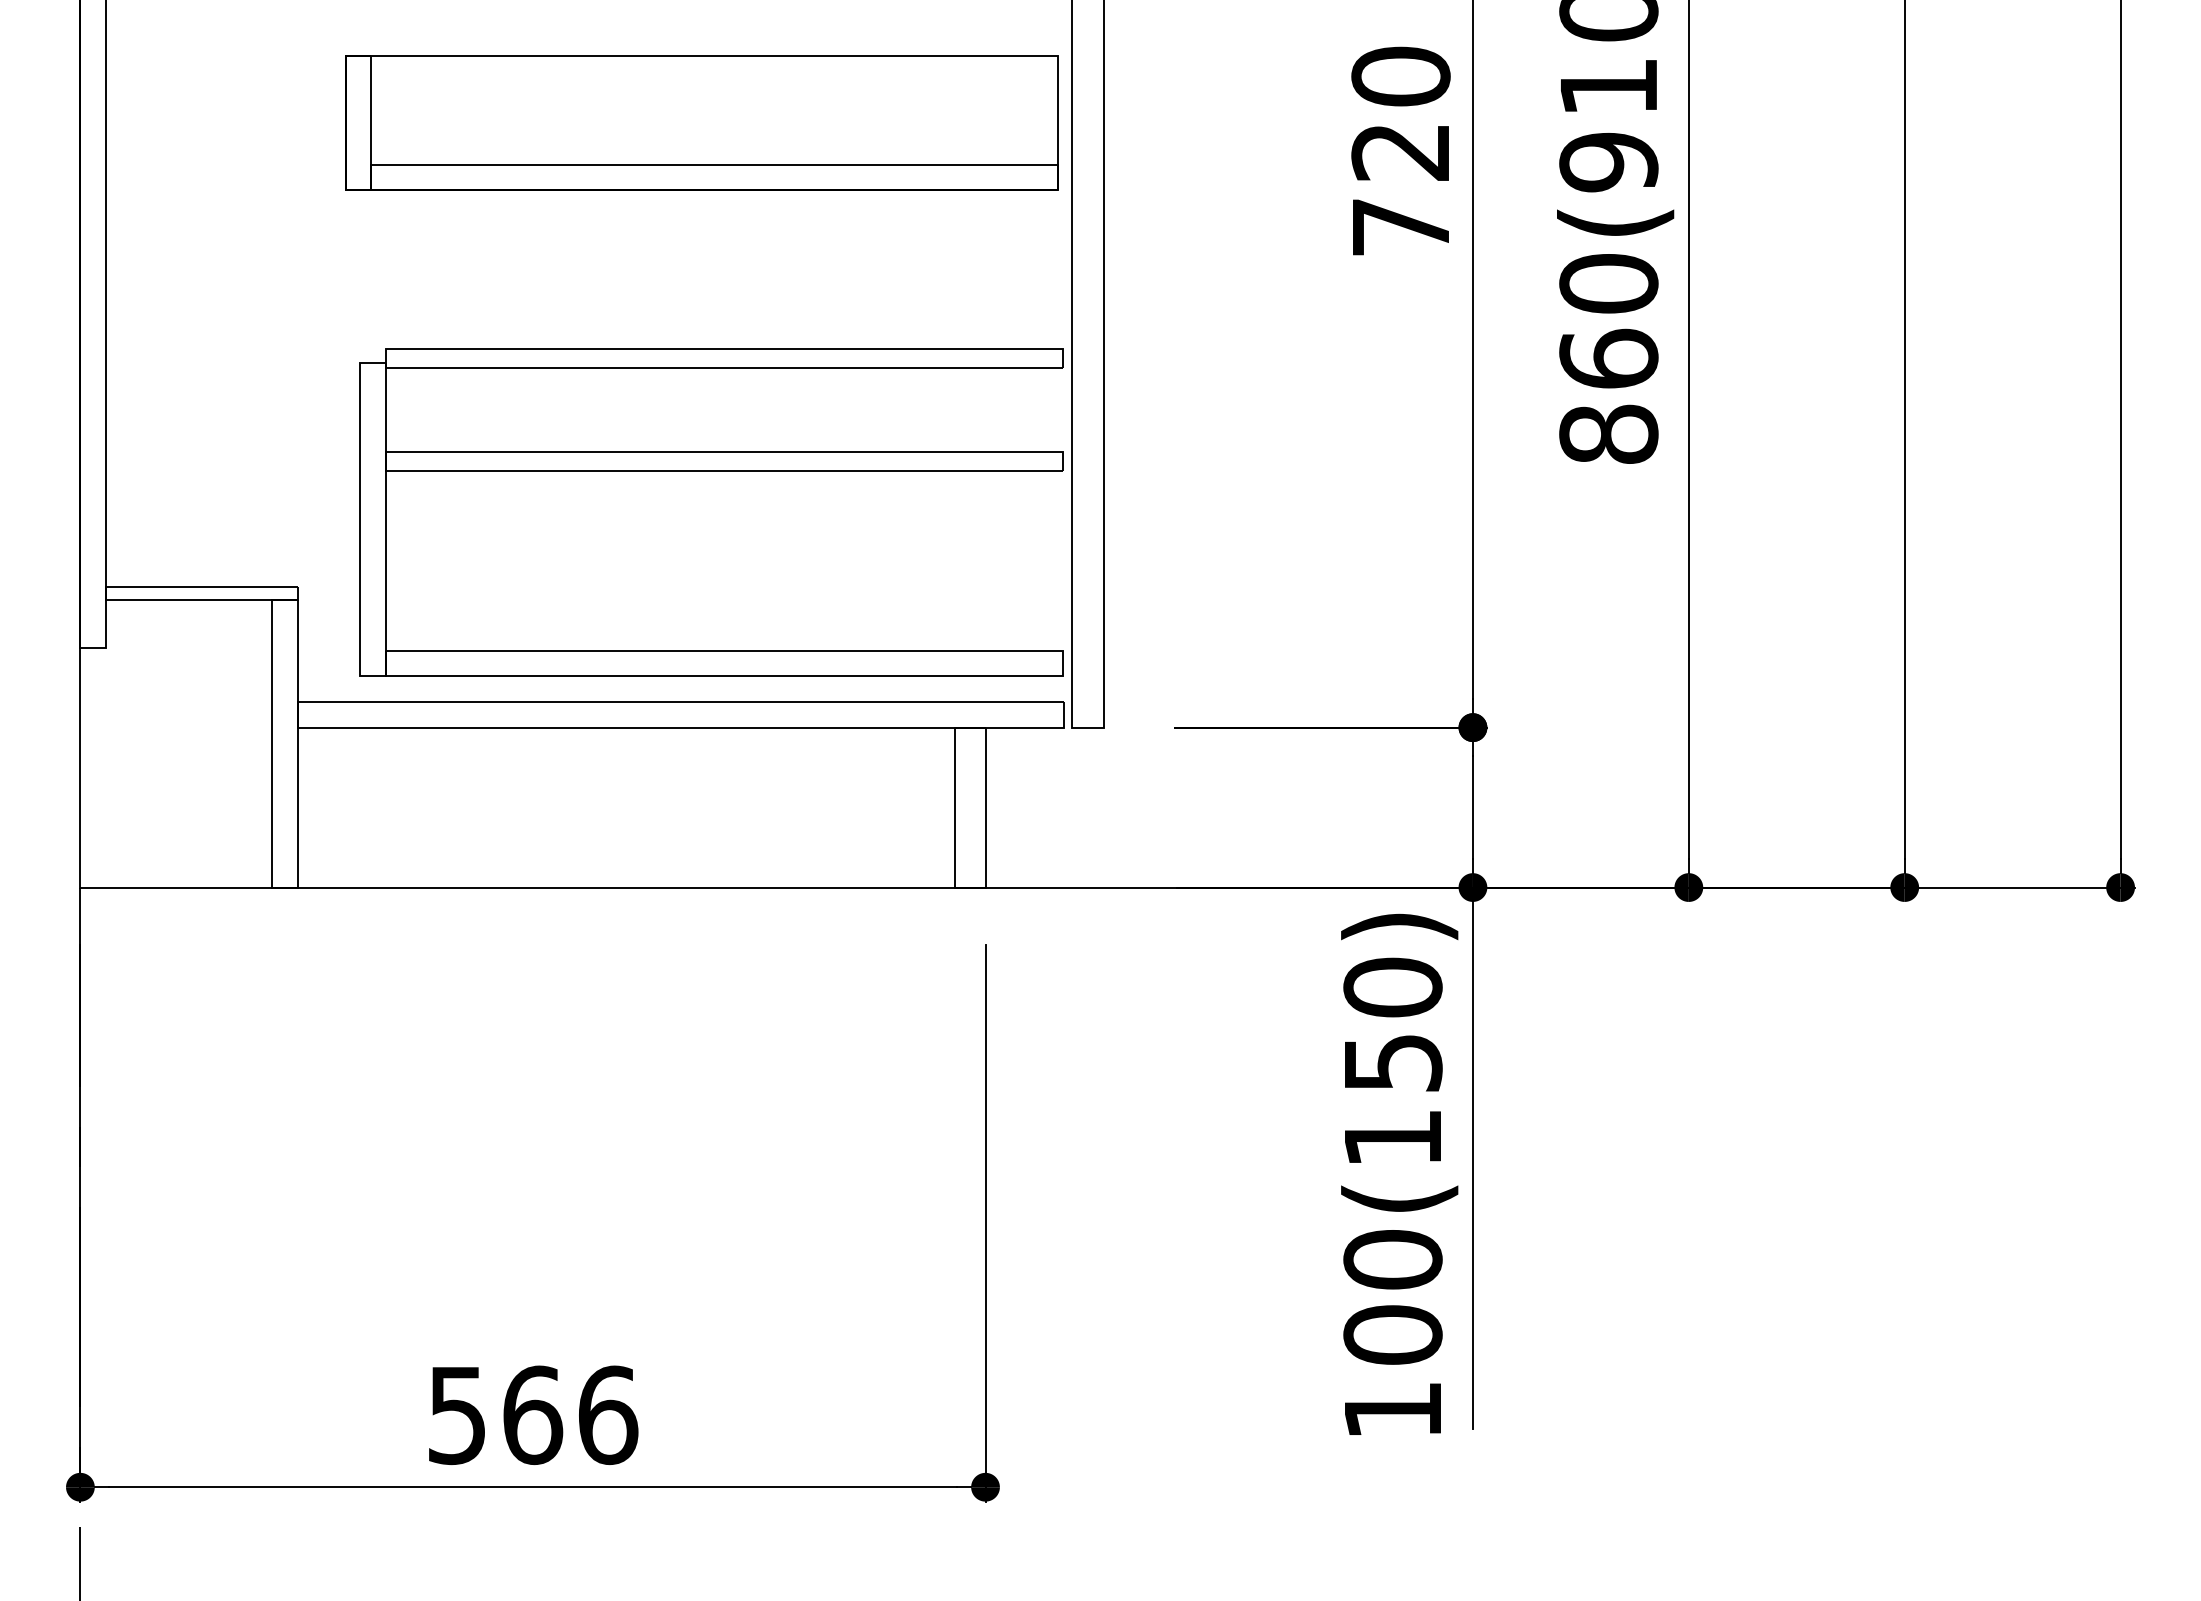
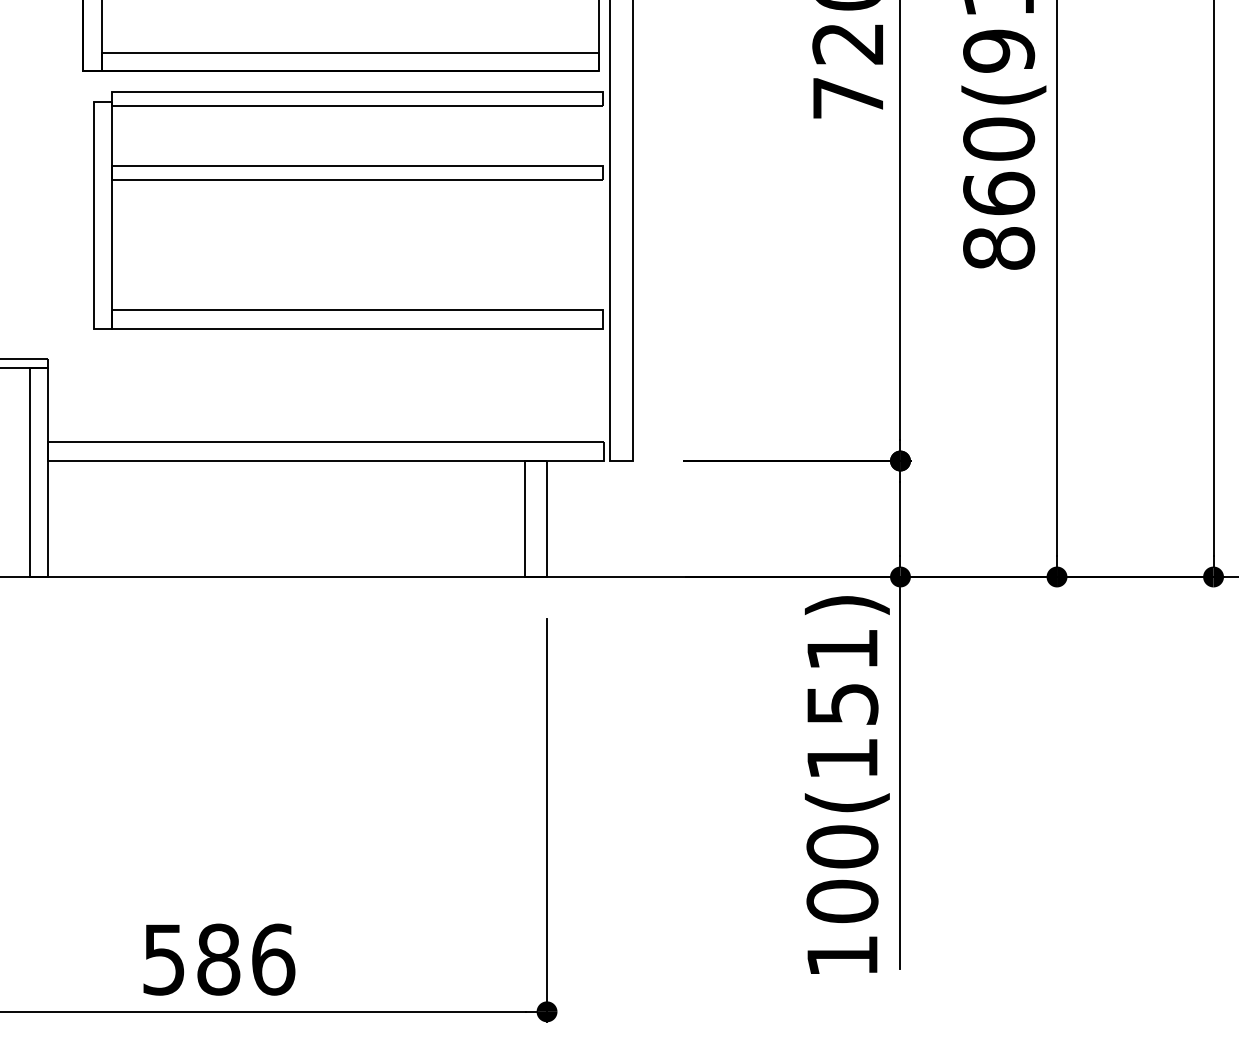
part: (711, 471) -> (348, 180), moved
text: (1392, 987) -> (842, 649), 100(150) -> 100(151)
text: (533, 1414) -> (219, 959), 566 -> 586

